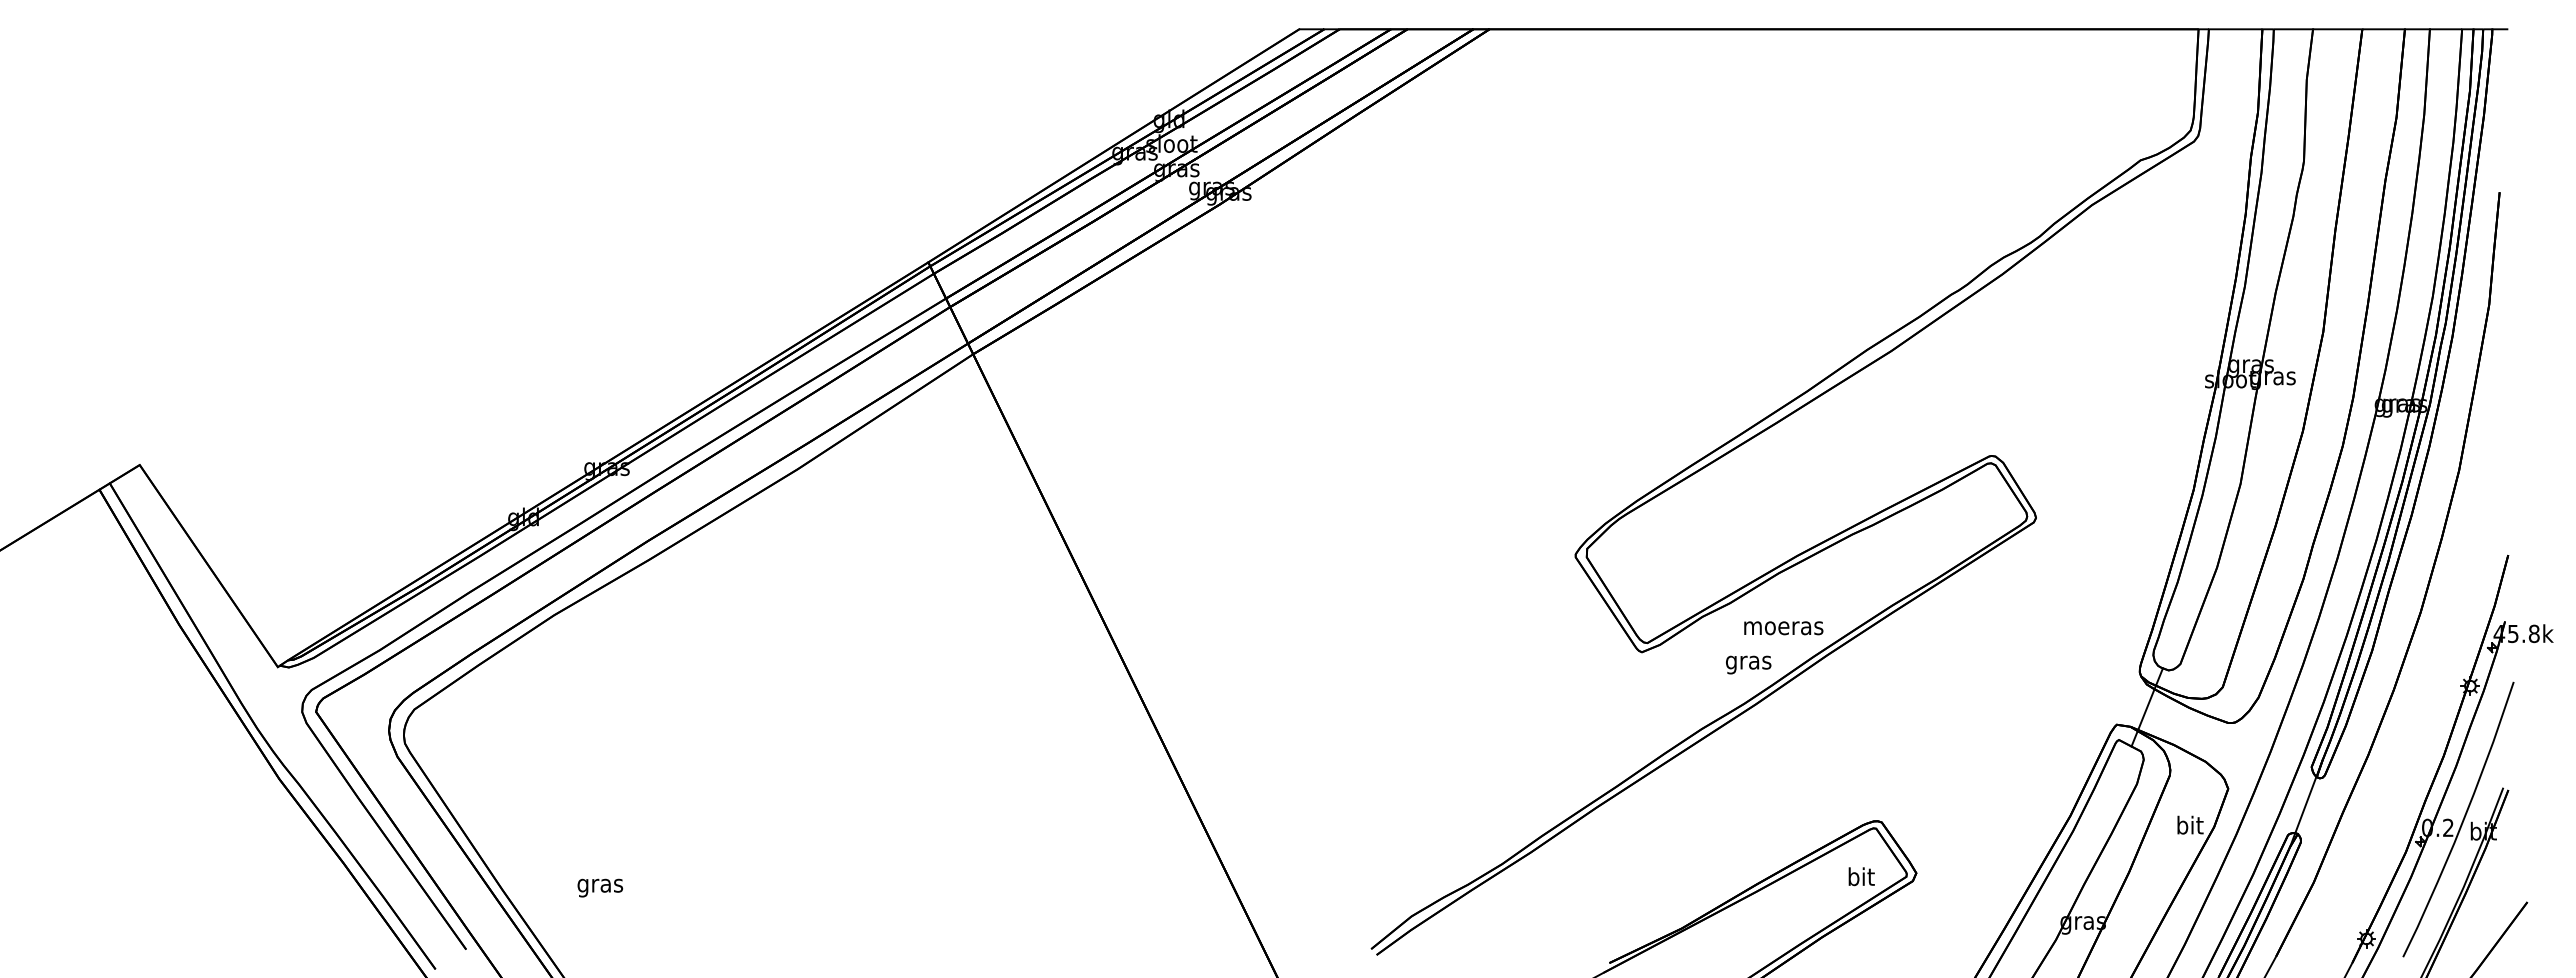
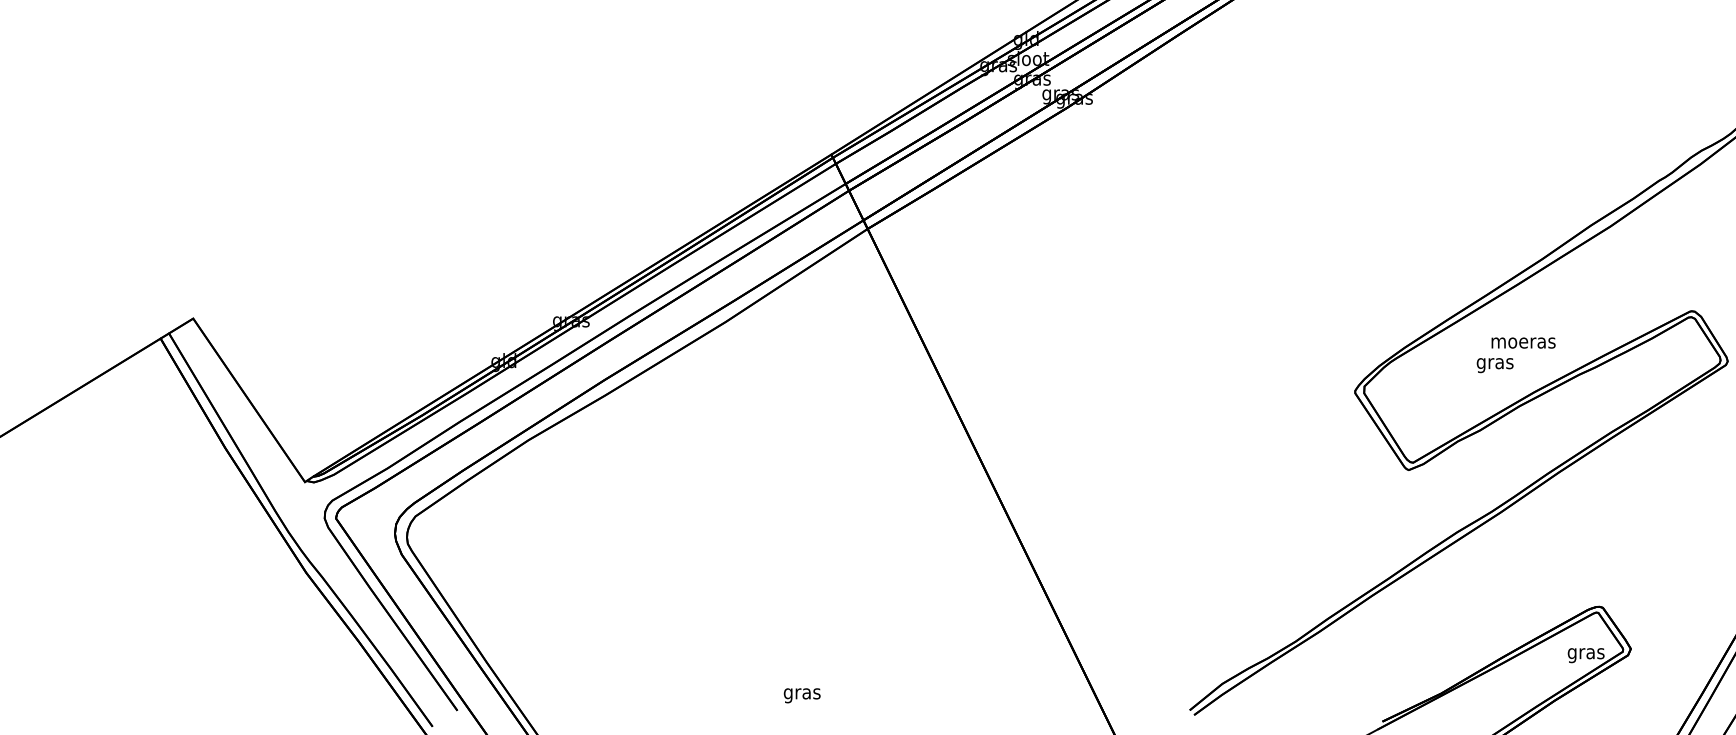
text: (1783, 628) -> (1523, 343), moved
text: (1748, 664) -> (1495, 365), moved
text: (1860, 878) -> (1585, 653), bit -> gras
text: (600, 887) -> (802, 695), moved

